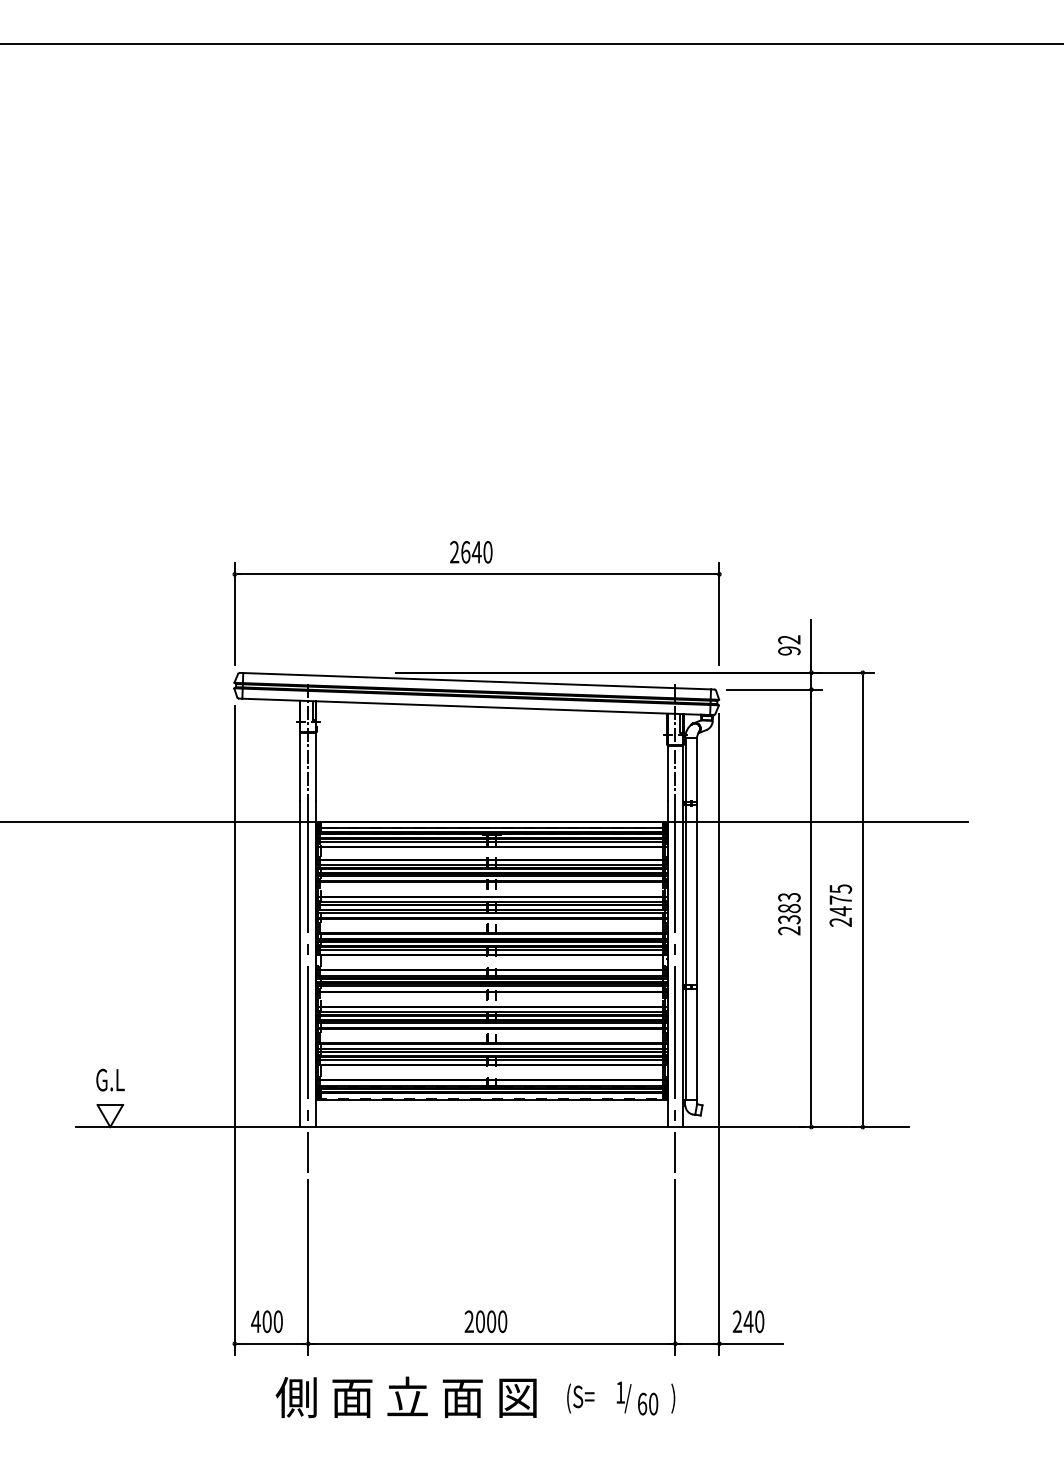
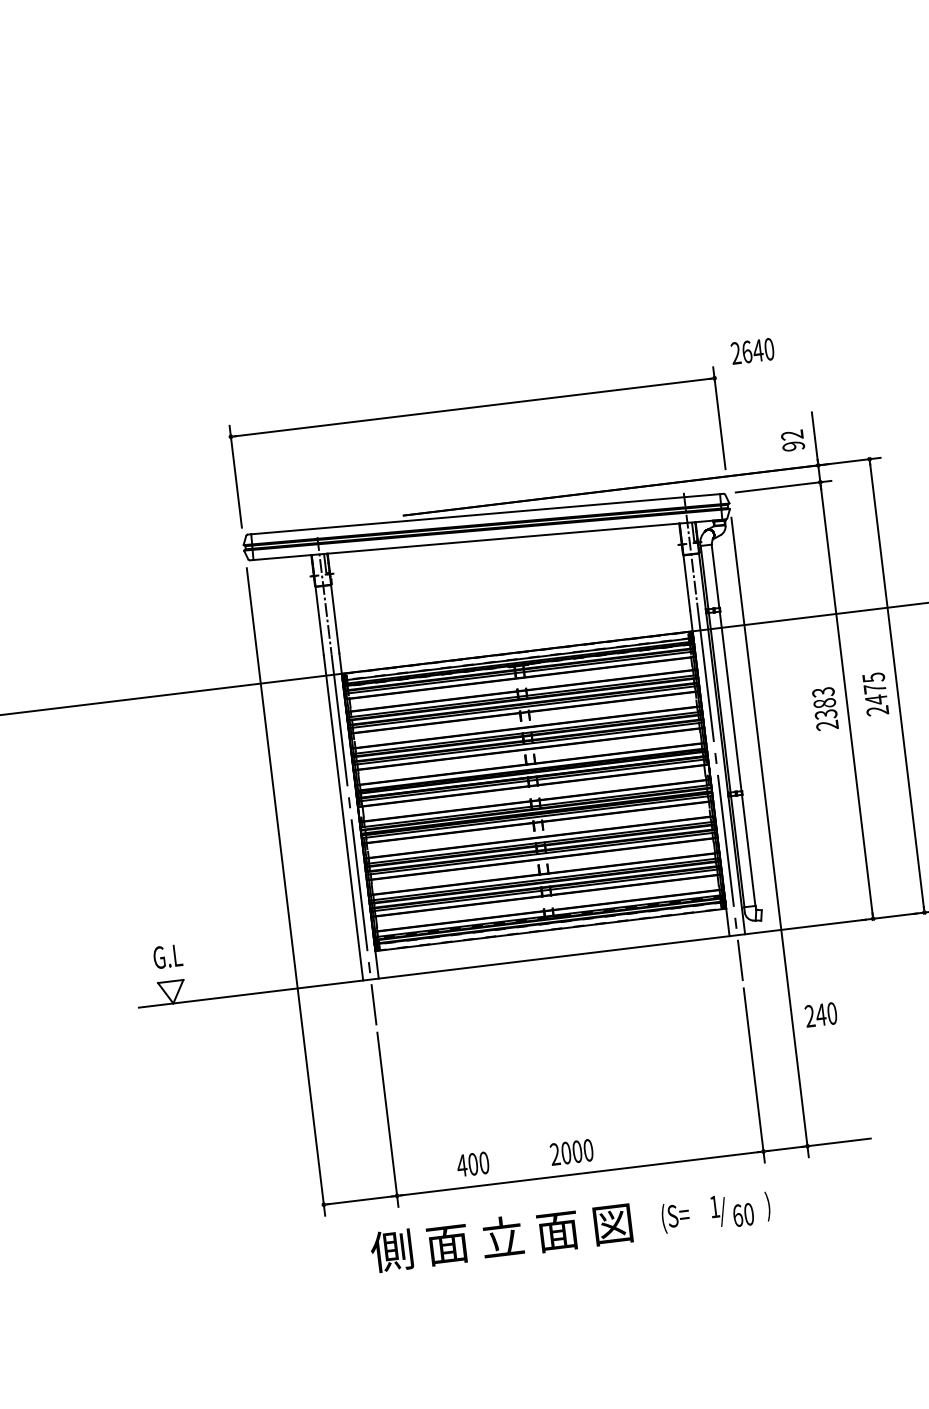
text: (471, 552) -> (752, 351), moved
text: (266, 1321) -> (472, 1164), moved
text: (748, 1321) -> (821, 1014), moved

